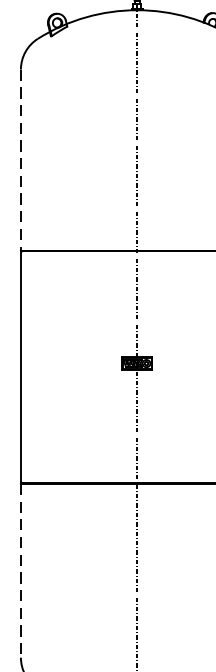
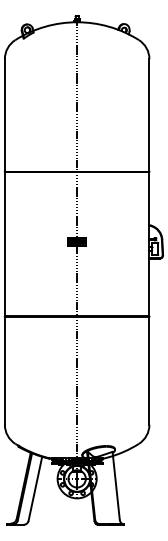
line: (20, 160) -> (4, 115), dashed -> solid
line: (20, 571) -> (4, 371), dashed -> solid

